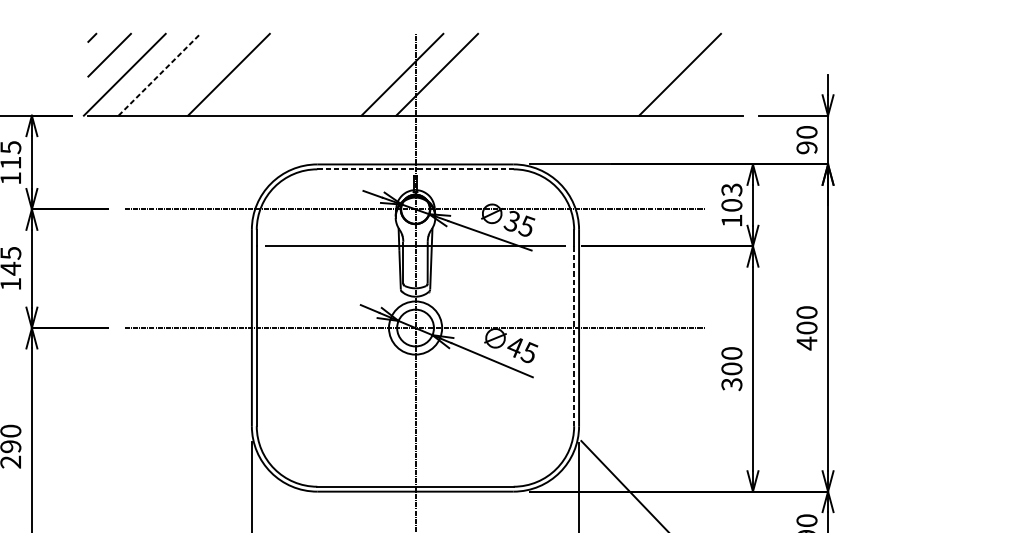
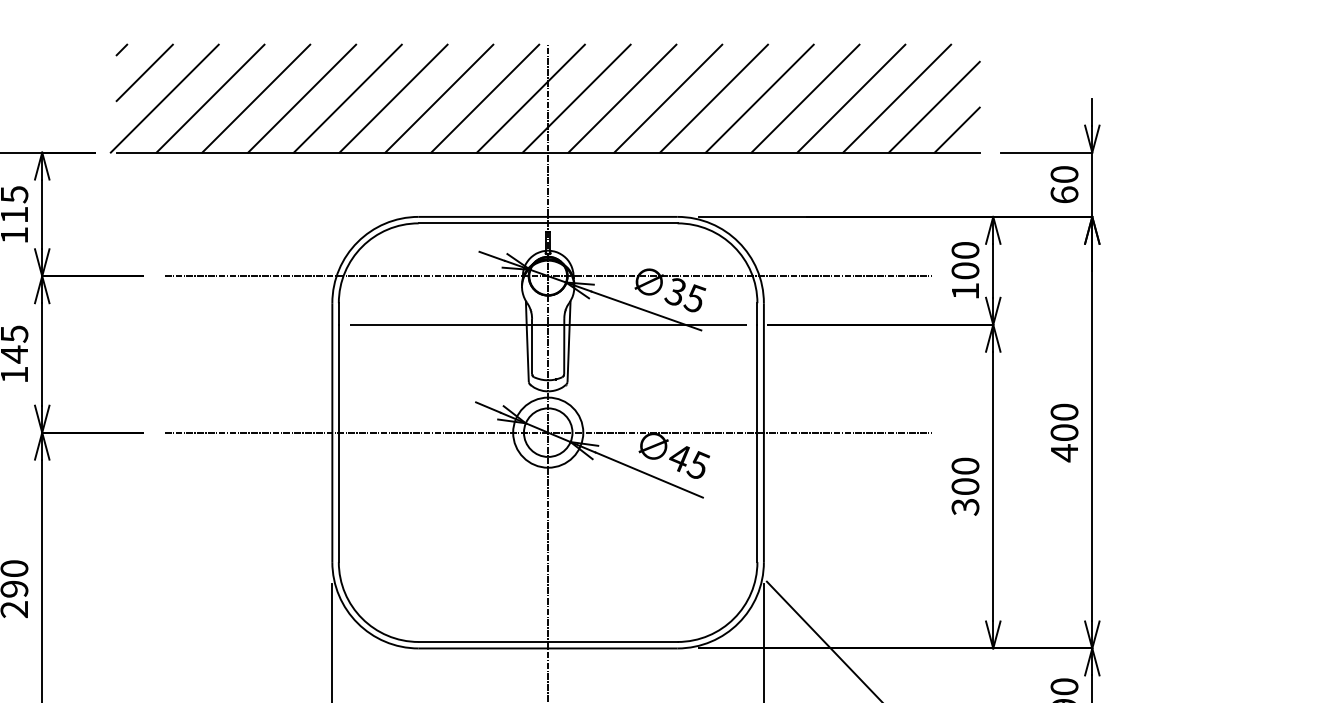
line: (159, 74) -> (210, 98), dashed -> solid
line: (194, 74) -> (256, 98), added
line: (263, 74) -> (347, 98), added
line: (298, 74) -> (393, 98), added
line: (333, 74) -> (439, 98), added
line: (367, 74) -> (485, 98), added
line: (471, 74) -> (622, 98), added
line: (506, 74) -> (668, 98), added
line: (541, 74) -> (714, 98), added
line: (575, 74) -> (759, 98), added
line: (610, 74) -> (805, 98), added
line: (645, 74) -> (851, 98), added
line: (707, 80) -> (933, 106), added
line: (725, 98) -> (956, 129), added
text: (806, 147) -> (1064, 194), 90 -> 60
line: (415, 169) -> (548, 223), dashed -> solid
text: (731, 189) -> (965, 250), 103 -> 100
line: (574, 336) -> (757, 443), dashed -> solid

